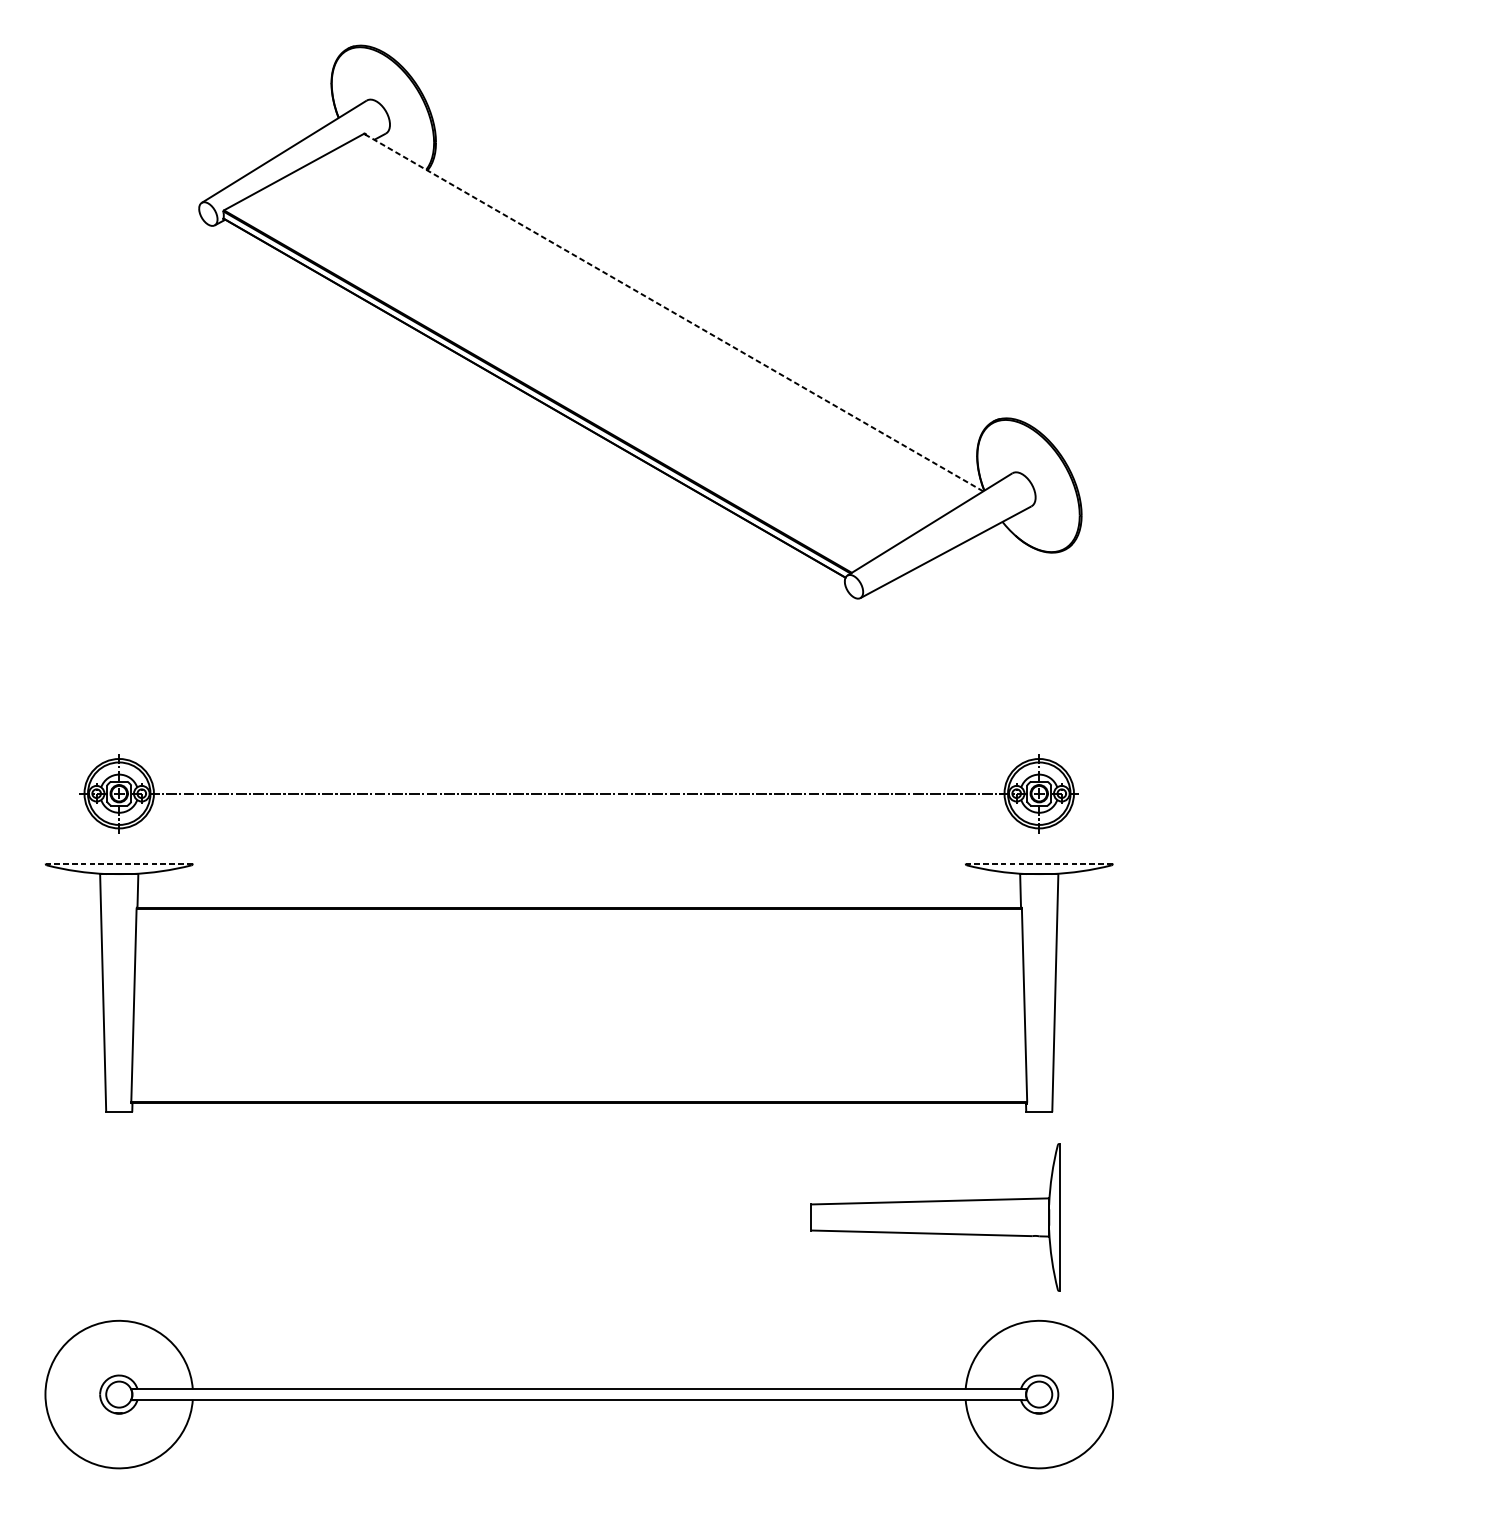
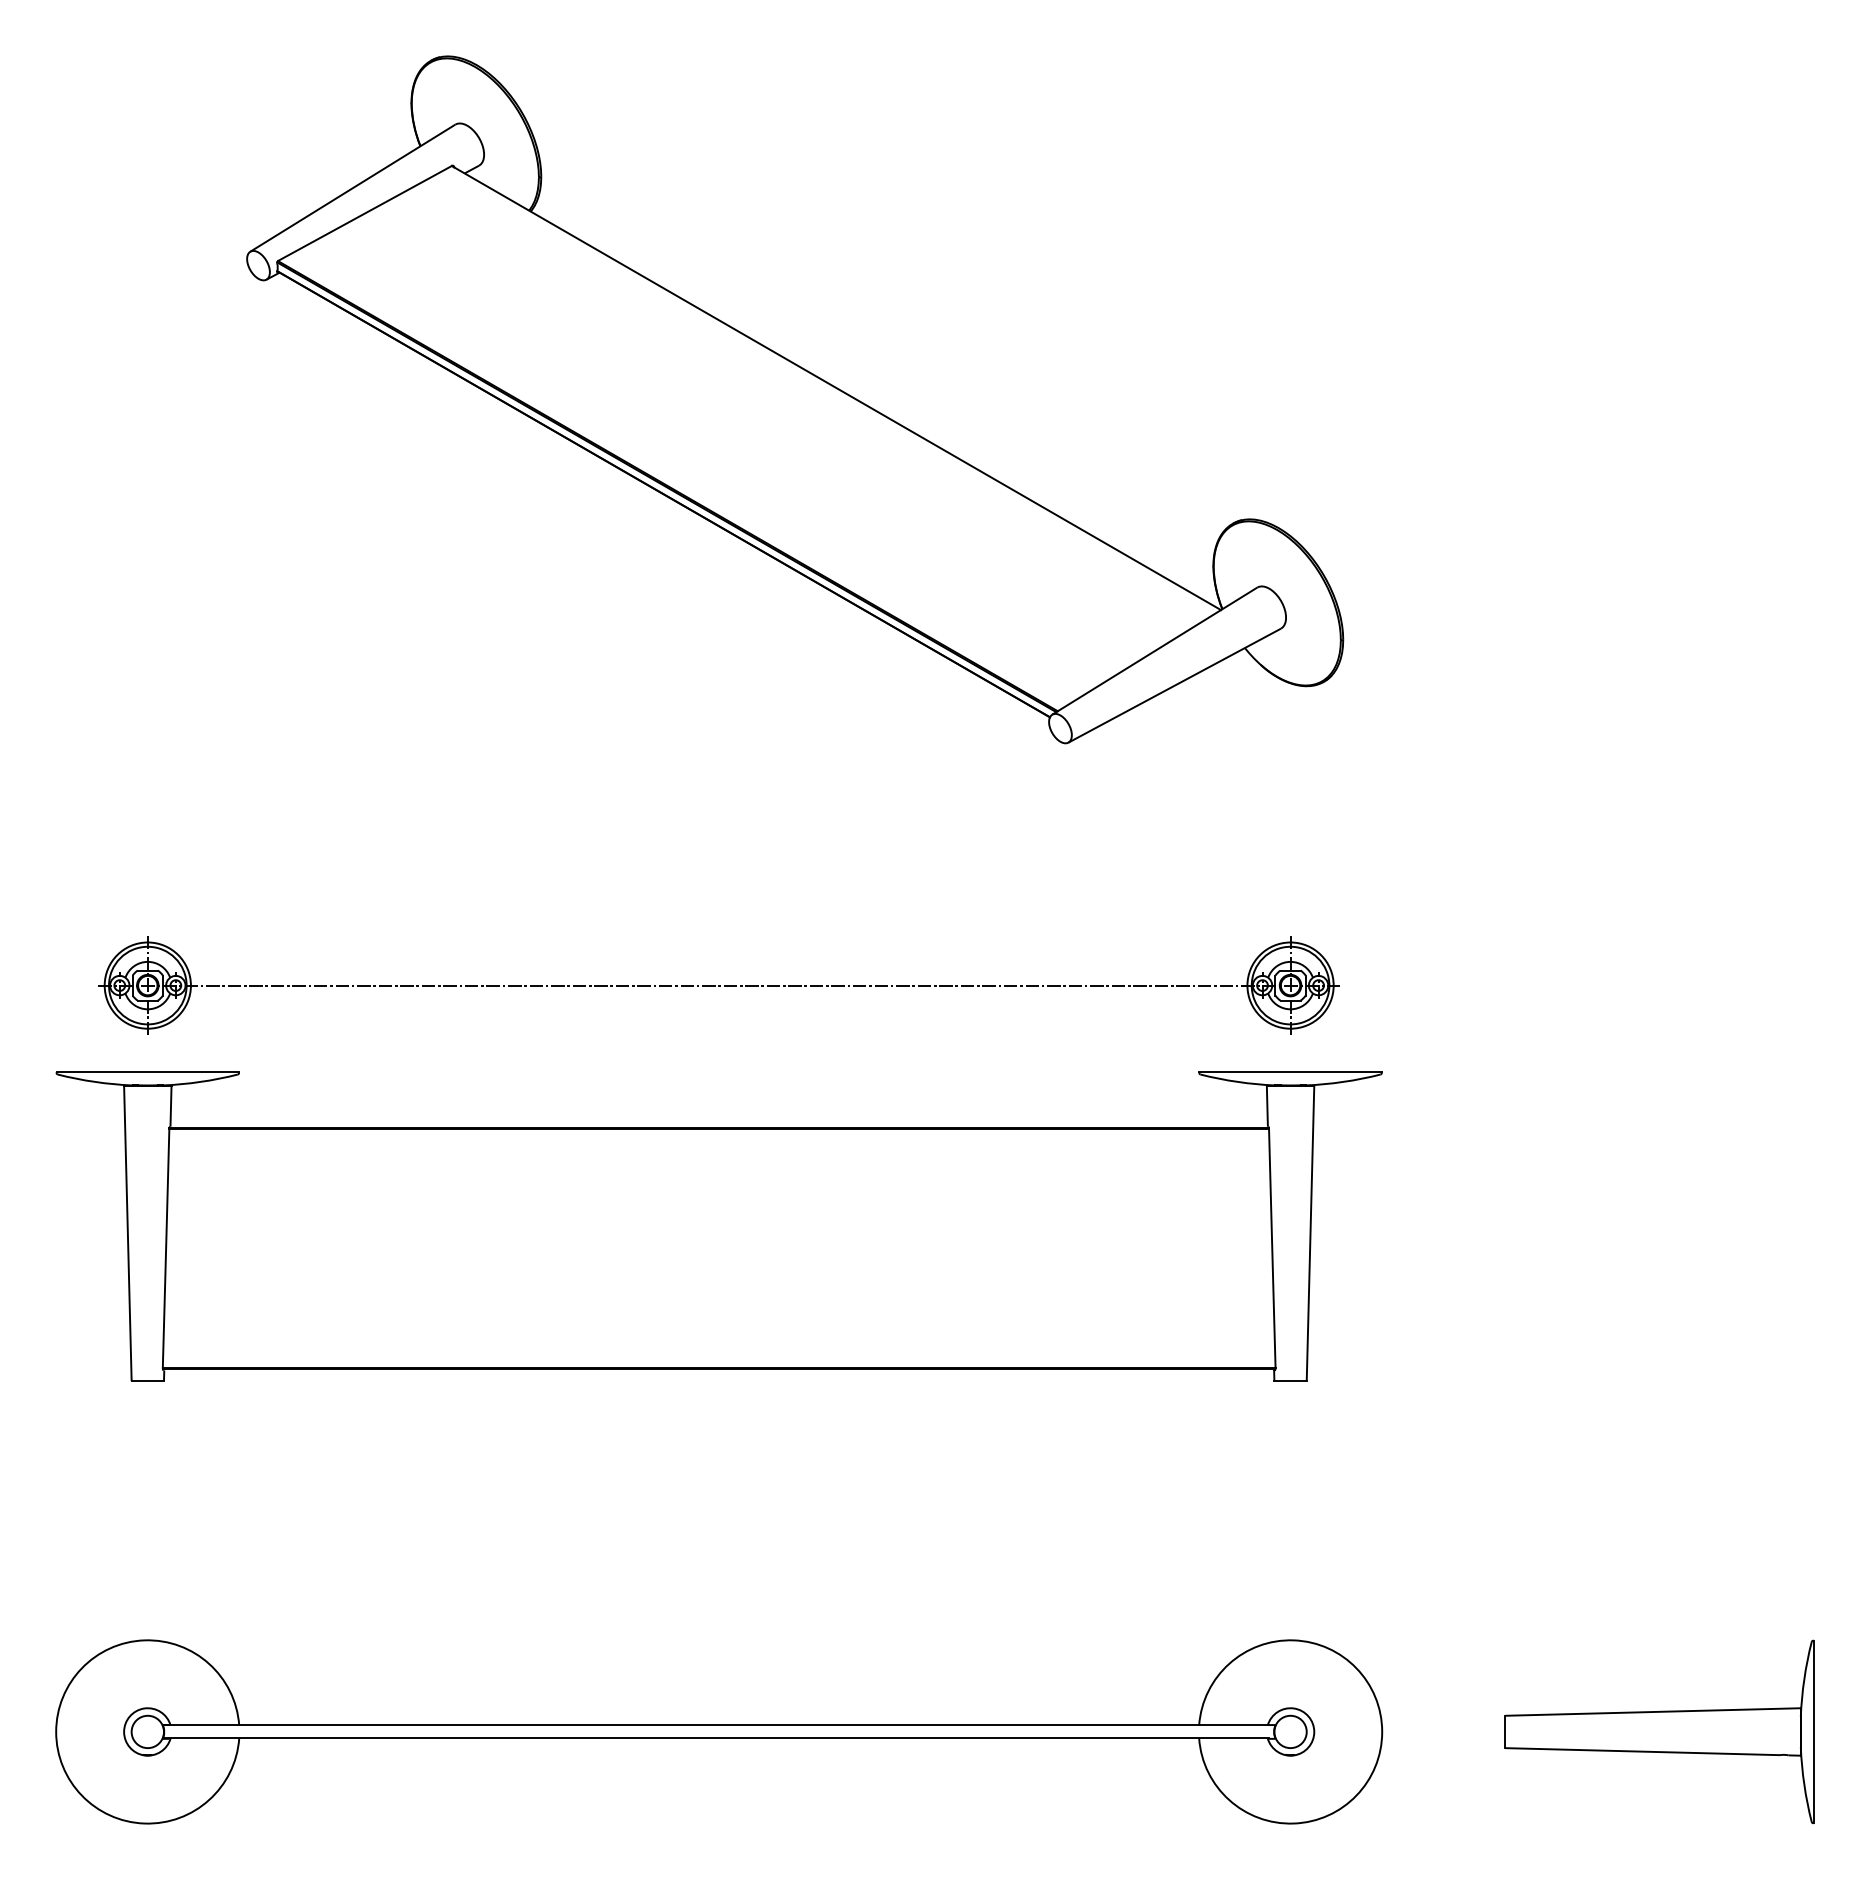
line: (672, 312) -> (835, 387), dashed -> solid
line: (118, 863) -> (147, 1072), dashed -> solid
line: (1039, 863) -> (1290, 1072), dashed -> solid
part: (935, 1217) -> (1659, 1731), moved

